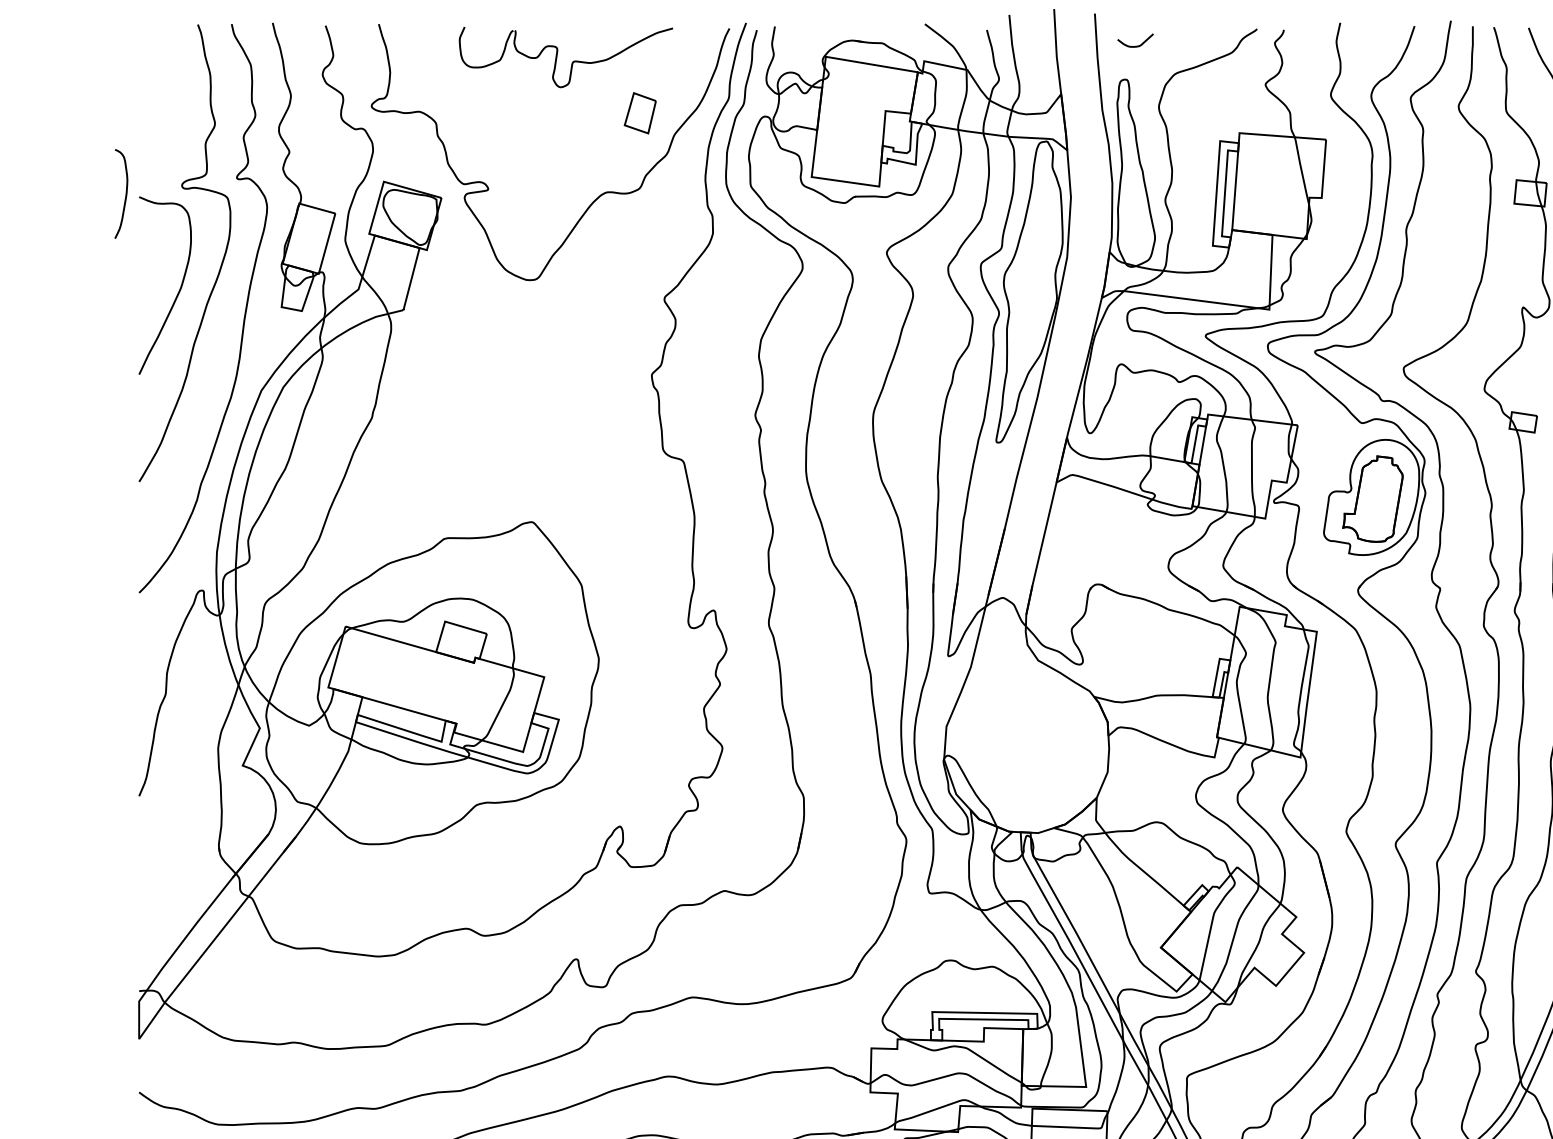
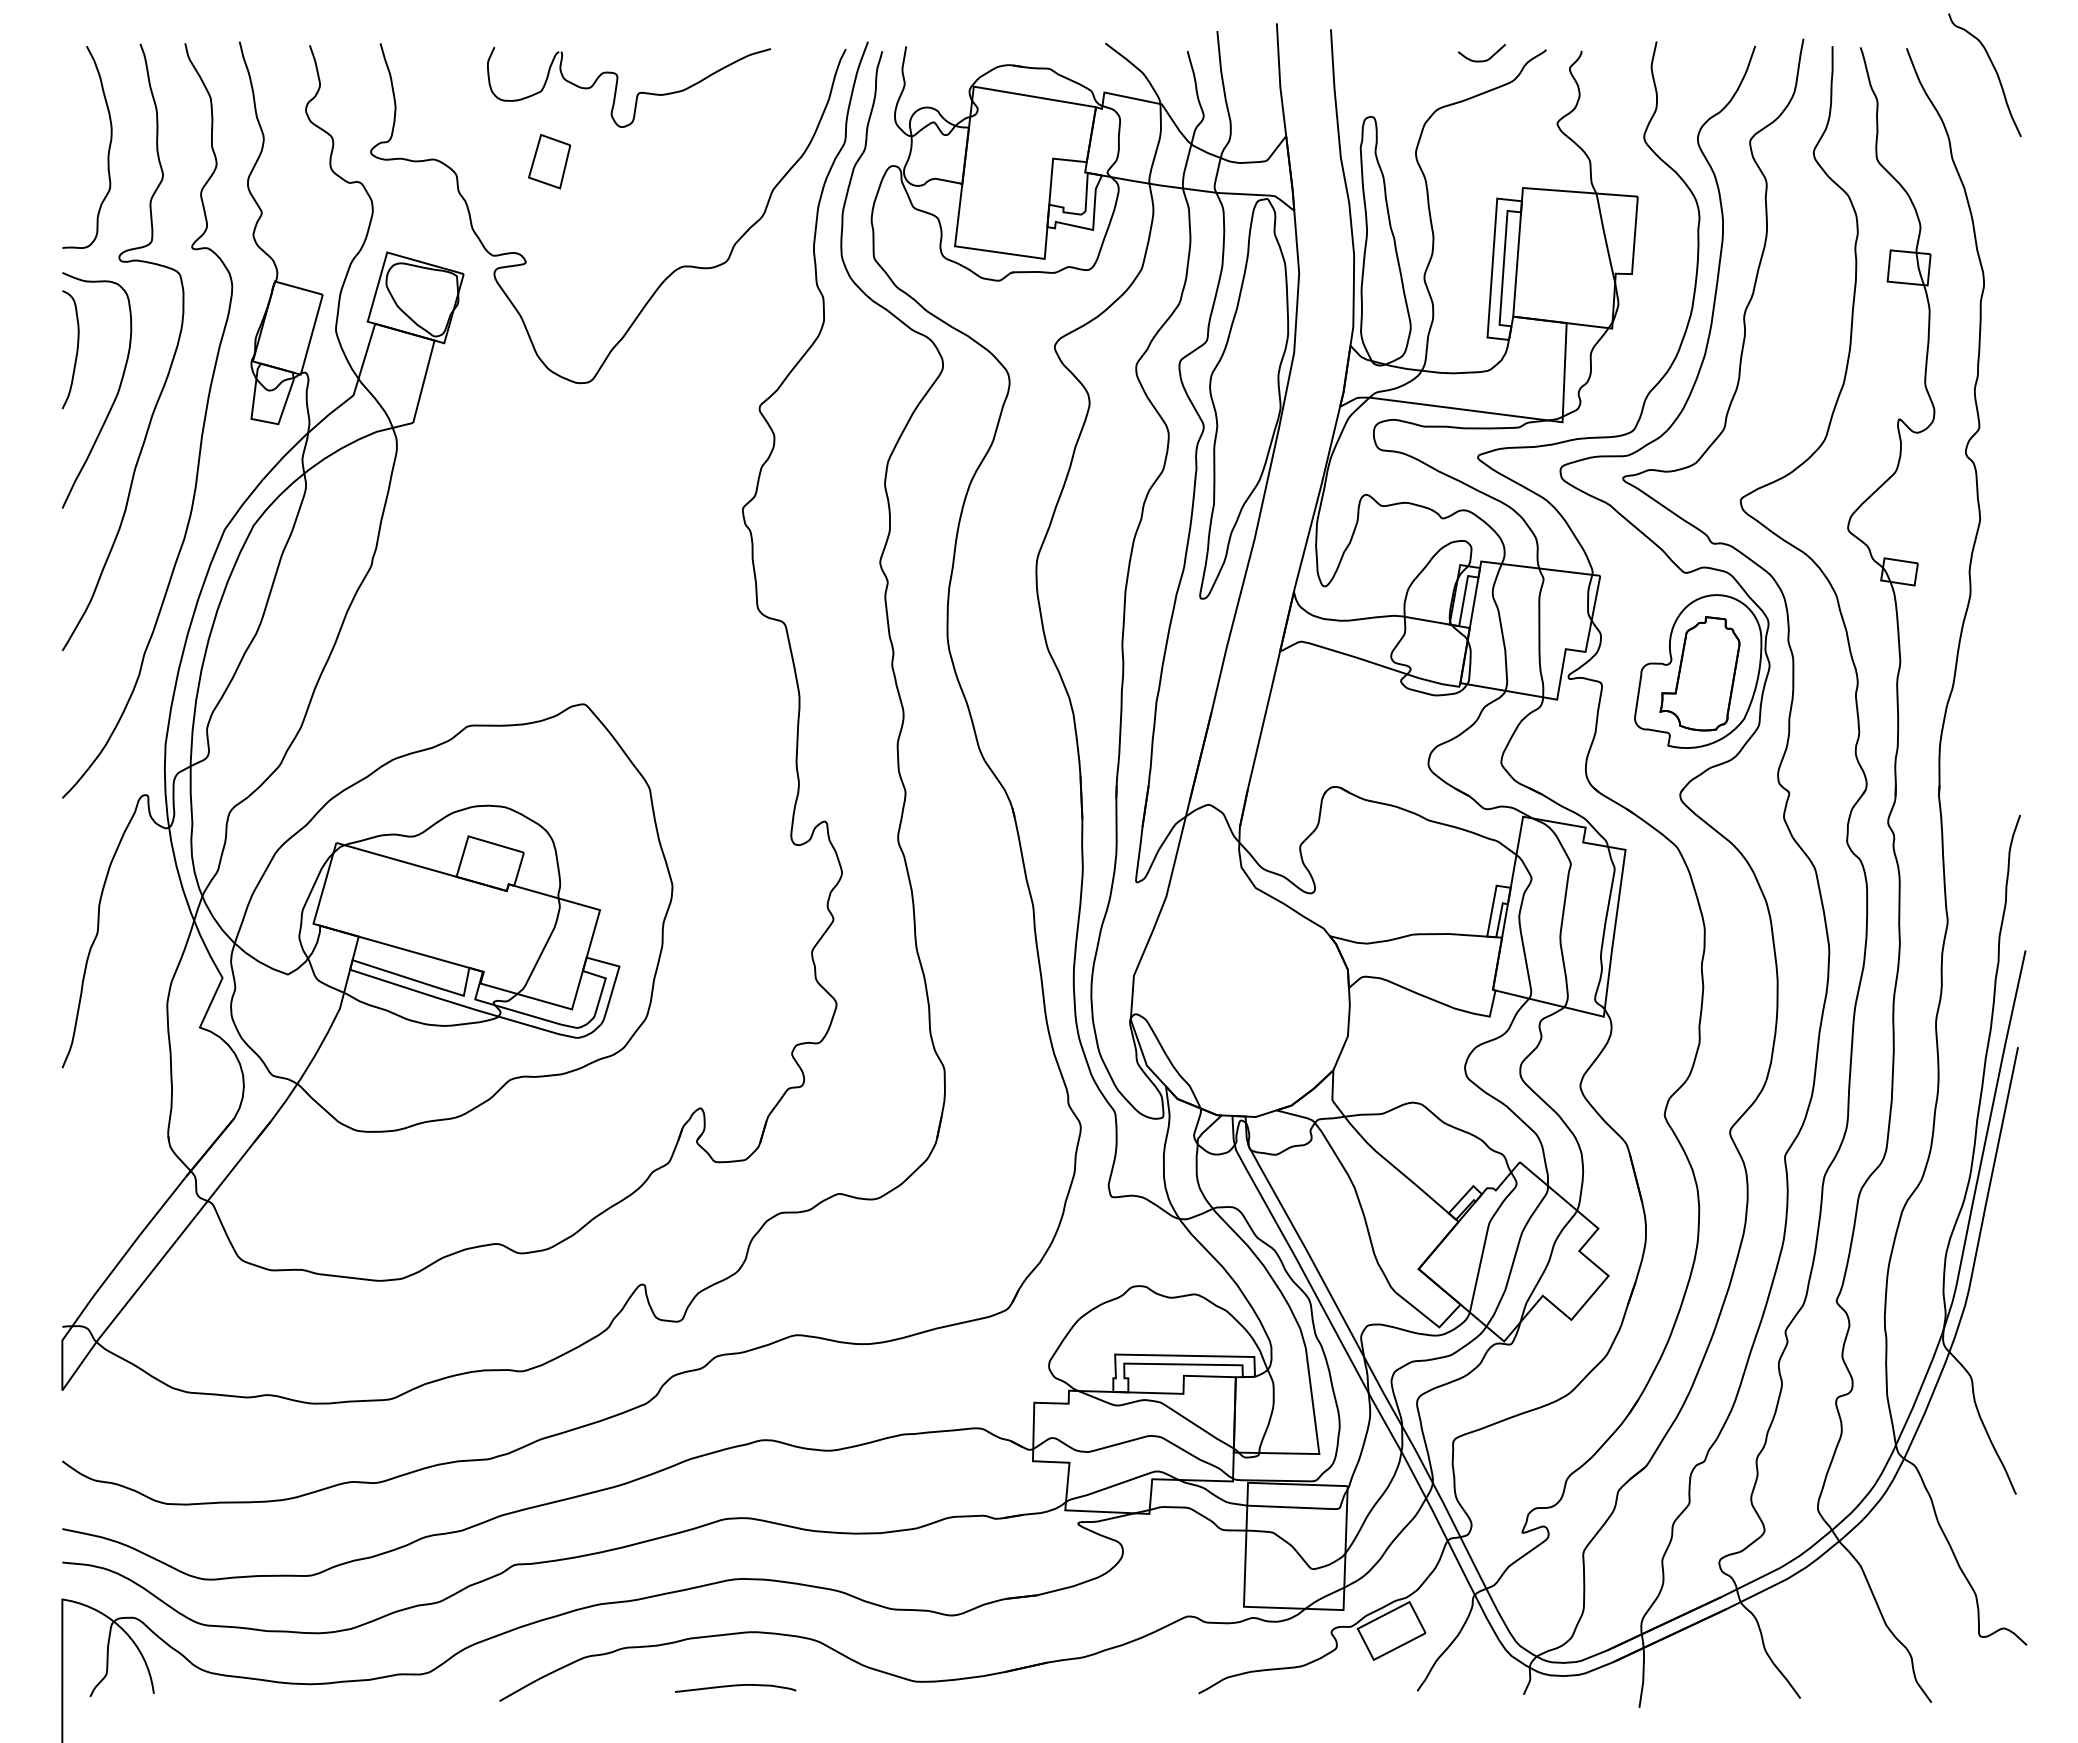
curve: (1135, 46) -> (1481, 60), moved
curve: (173, 102) -> (108, 147), added
part: (640, 113) -> (549, 161), moved
curve: (125, 193) -> (76, 349), moved

